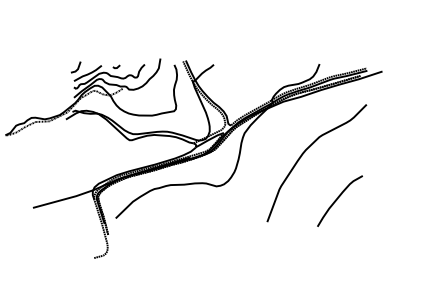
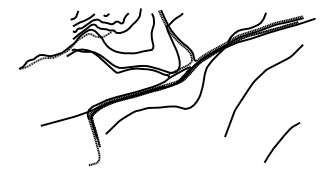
curve: (337, 200) -> (280, 142), moved

